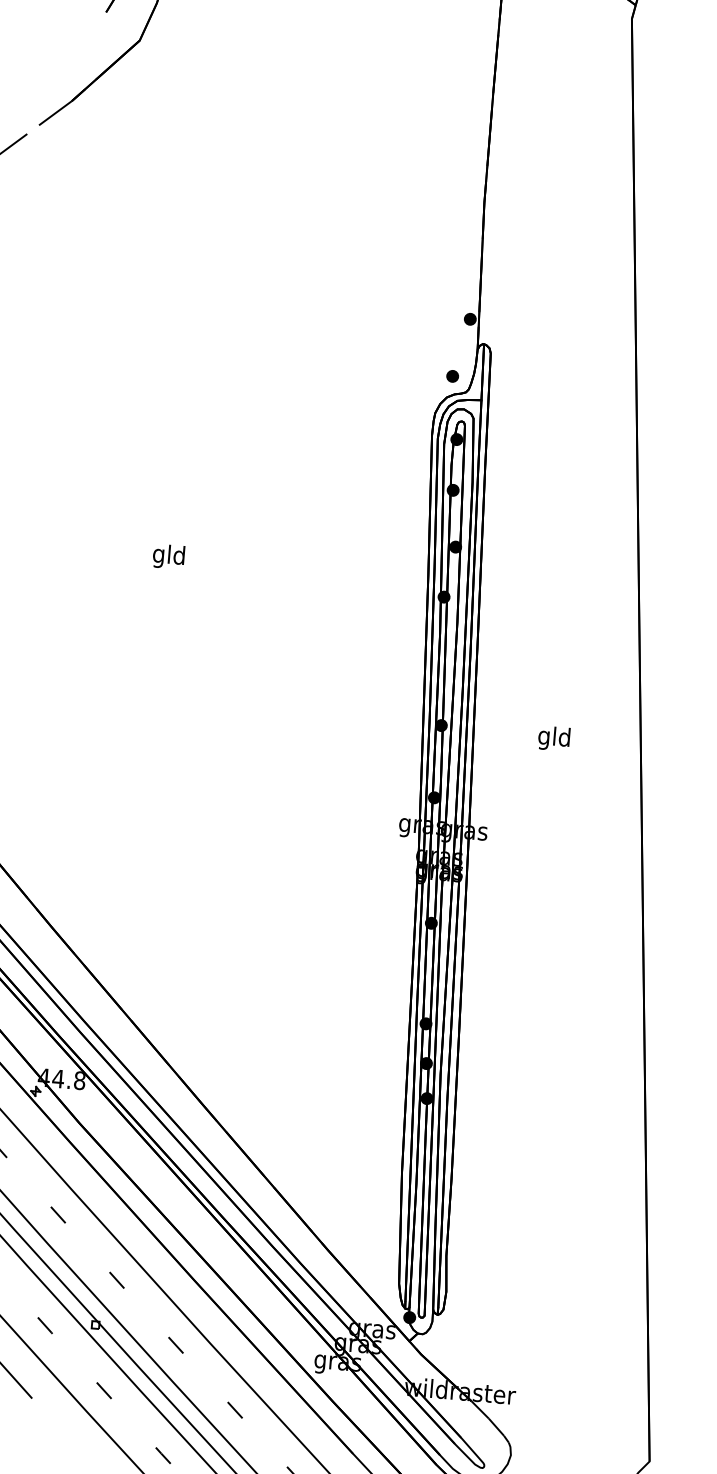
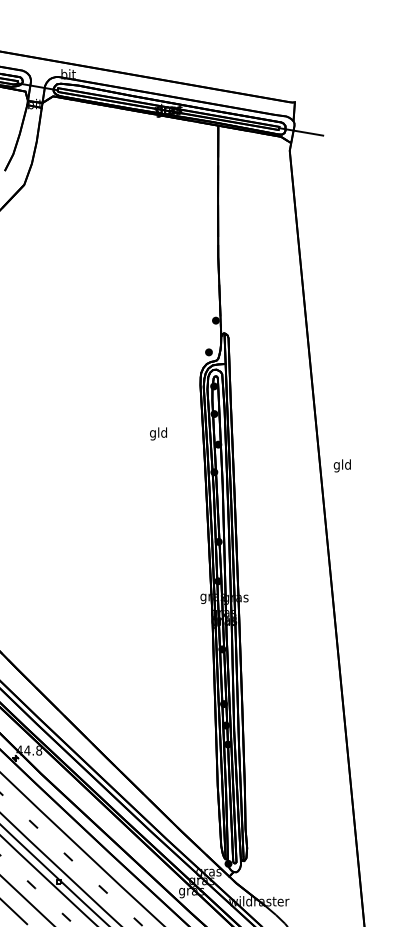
text: (168, 555) -> (158, 433), moved
text: (552, 737) -> (341, 465), moved

